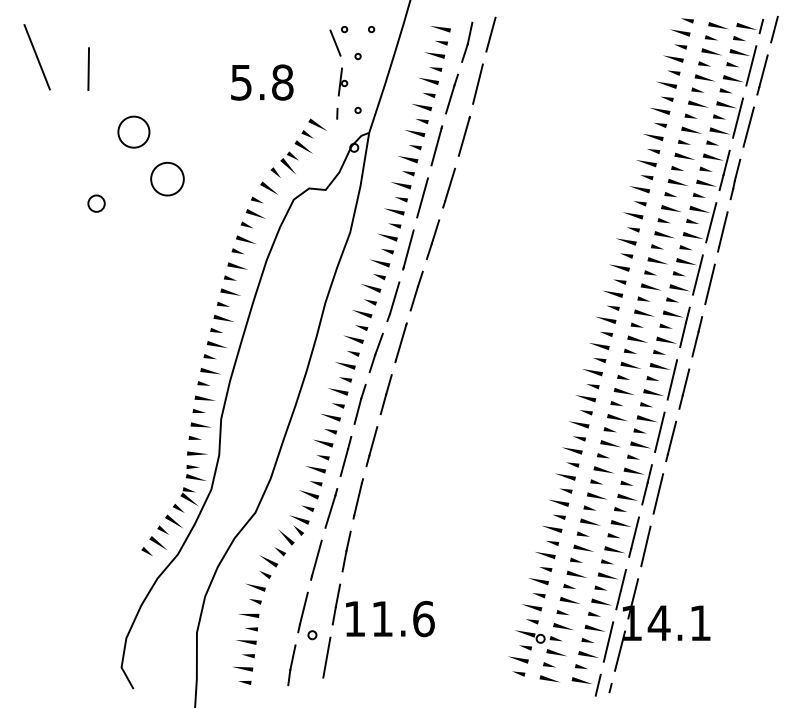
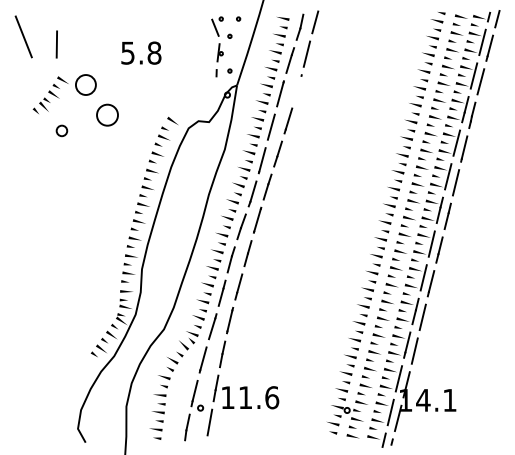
text: (262, 81) -> (141, 52), moved
line: (463, 136) -> (297, 87), removed
part: (298, 146) -> (50, 94), moved

